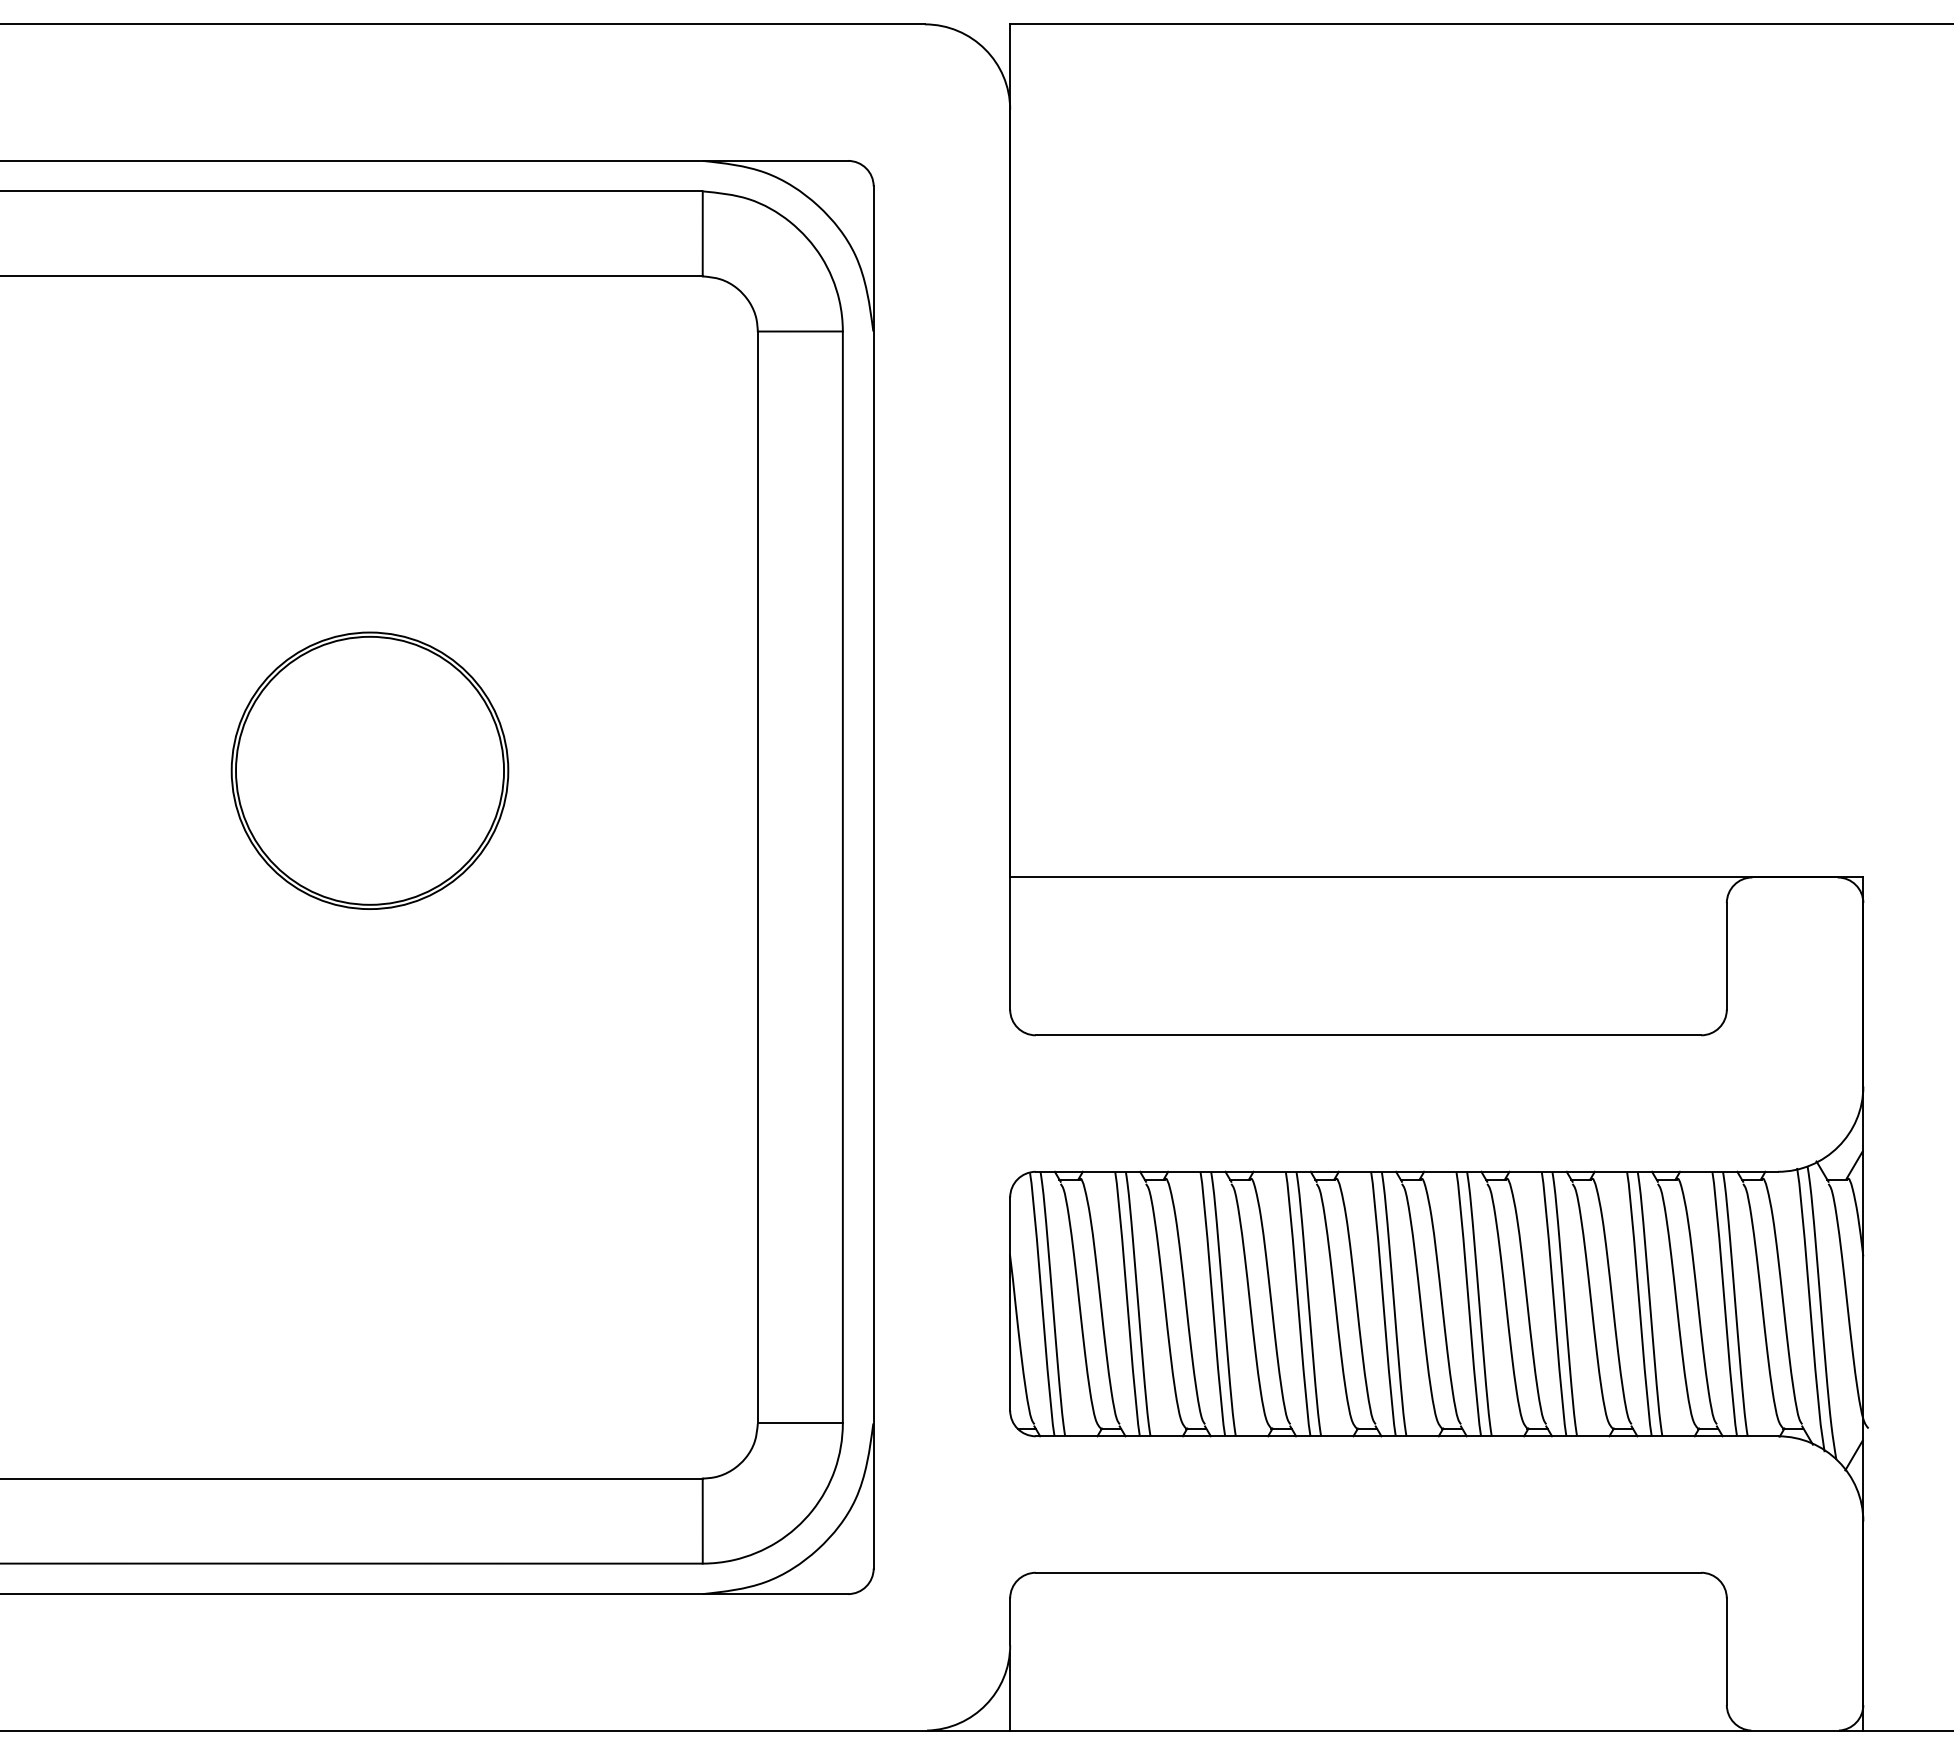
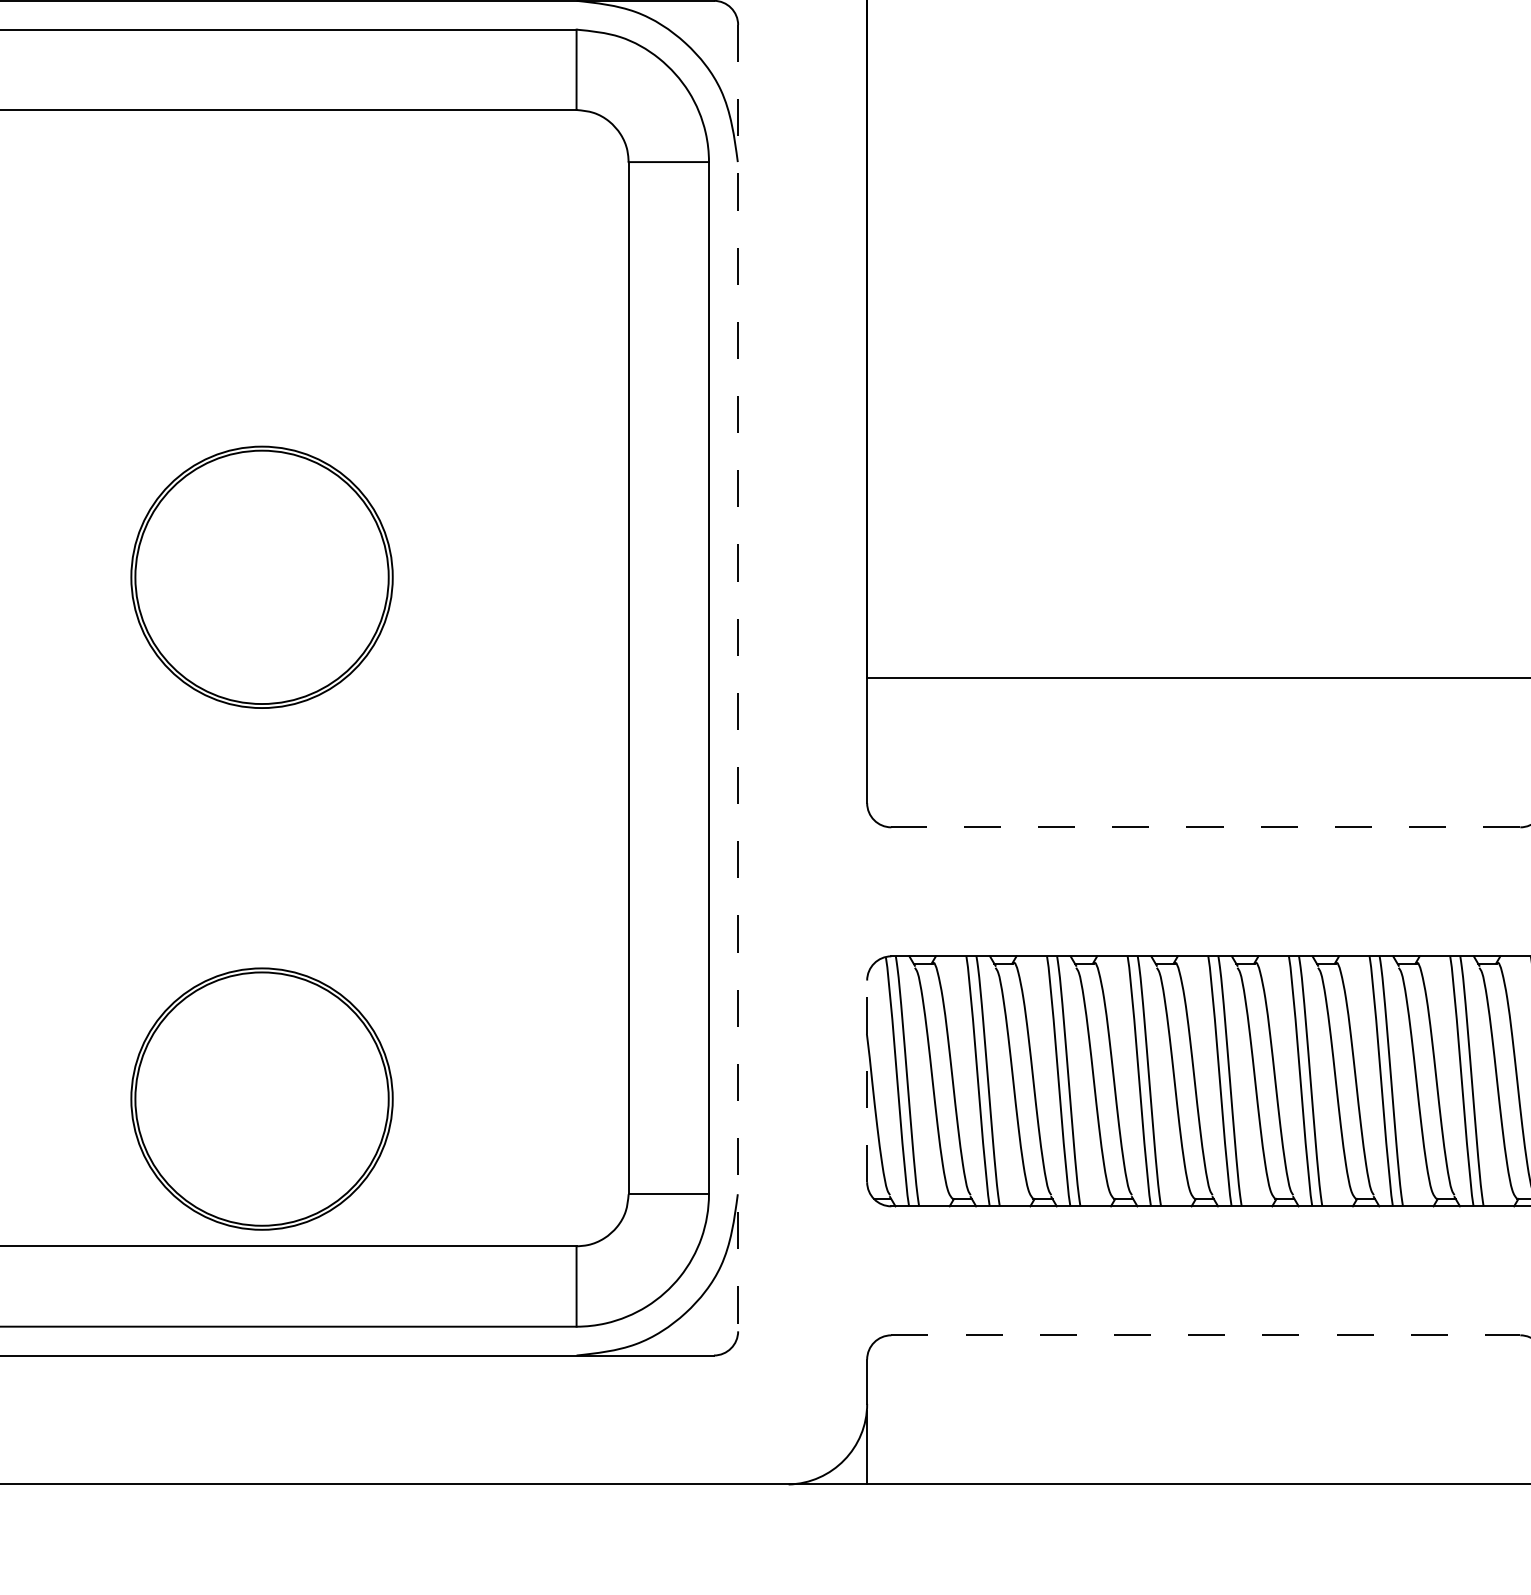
line: (873, 878) -> (737, 679), solid -> dashed
line: (1368, 1035) -> (1205, 827), solid -> dashed
line: (1010, 1304) -> (867, 1081), solid -> dashed
part: (369, 1322) -> (261, 1098), added
line: (1368, 1572) -> (1205, 1335), solid -> dashed

